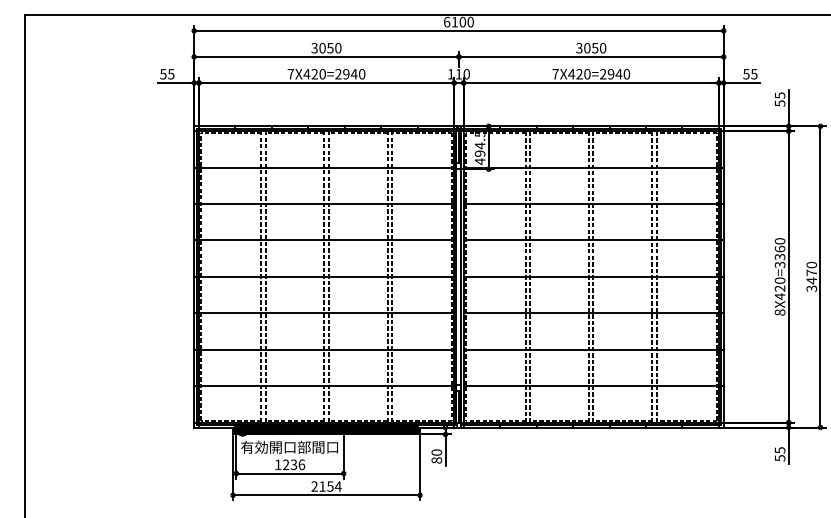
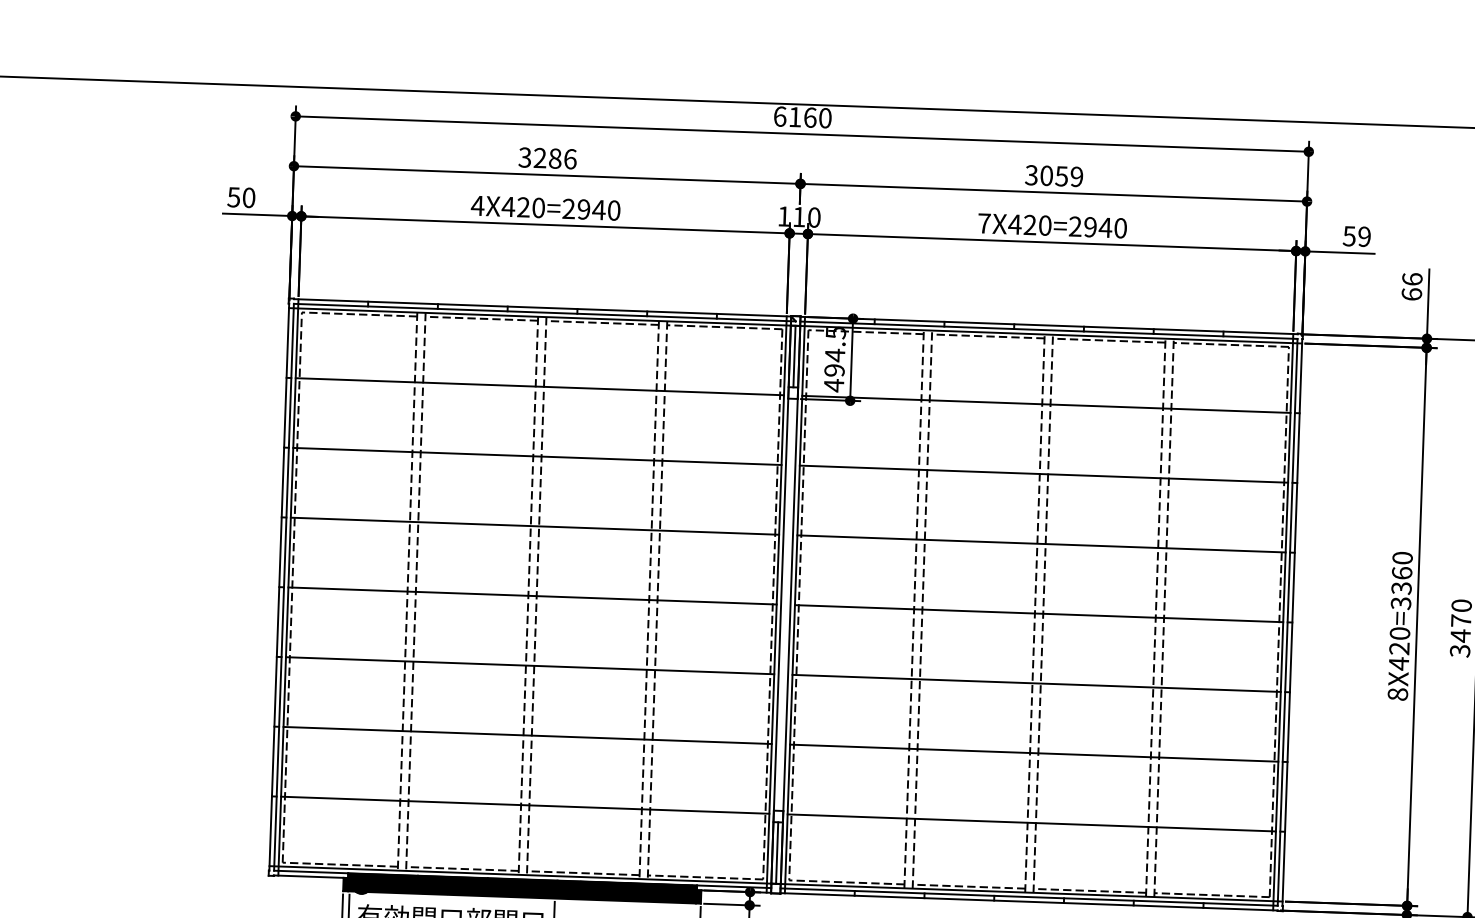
text: (462, 21) -> (809, 116), 6100 -> 6160
text: (330, 47) -> (555, 157), 3050 -> 3286
text: (602, 48) -> (1075, 177), 3050 -> 3059
text: (171, 74) -> (249, 198), 55 -> 50
text: (290, 74) -> (477, 206), 7X420=2940 -> 4X420=2940
text: (754, 74) -> (1364, 237), 55 -> 59
text: (779, 99) -> (1411, 286), 55 -> 66

